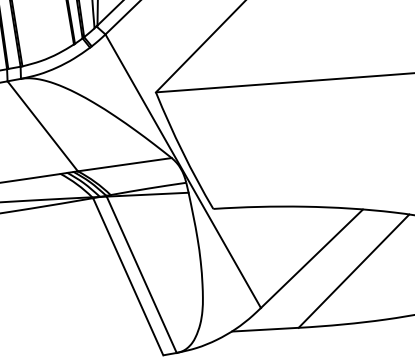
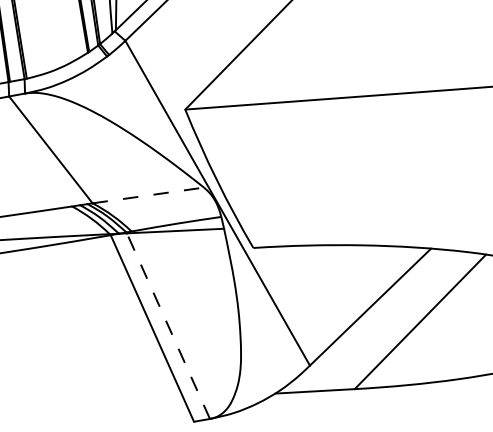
line: (125, 164) -> (149, 195), solid -> dashed
line: (141, 274) -> (168, 325), solid -> dashed

